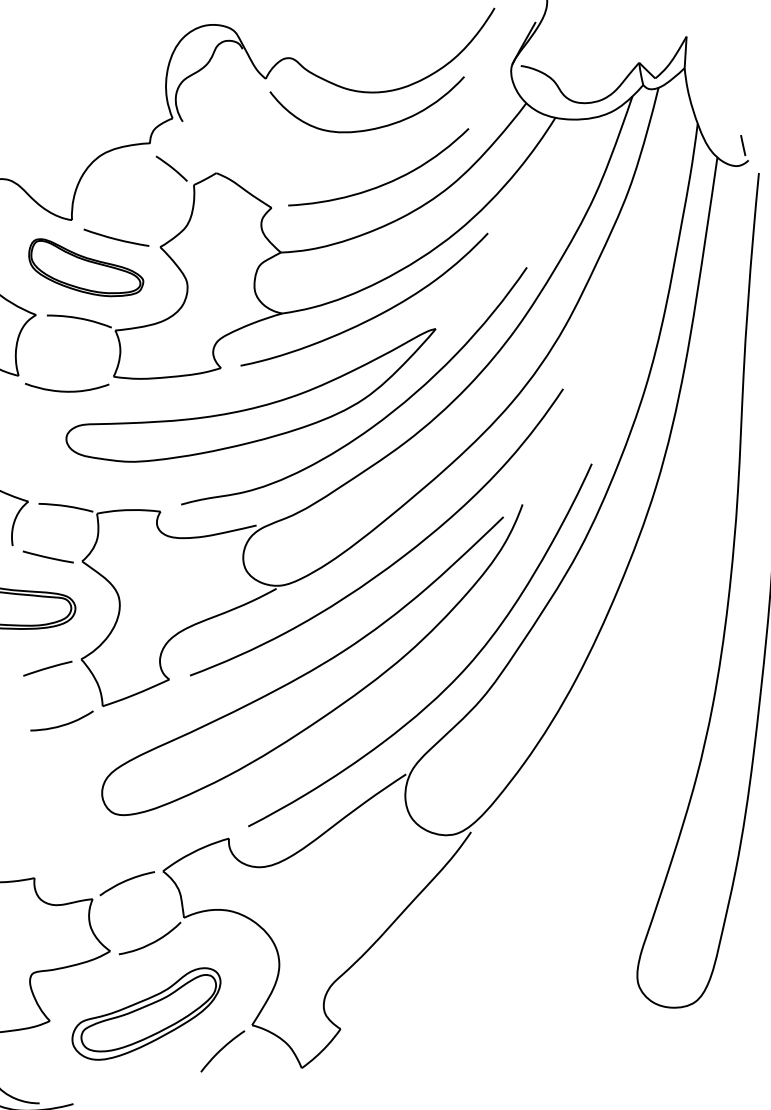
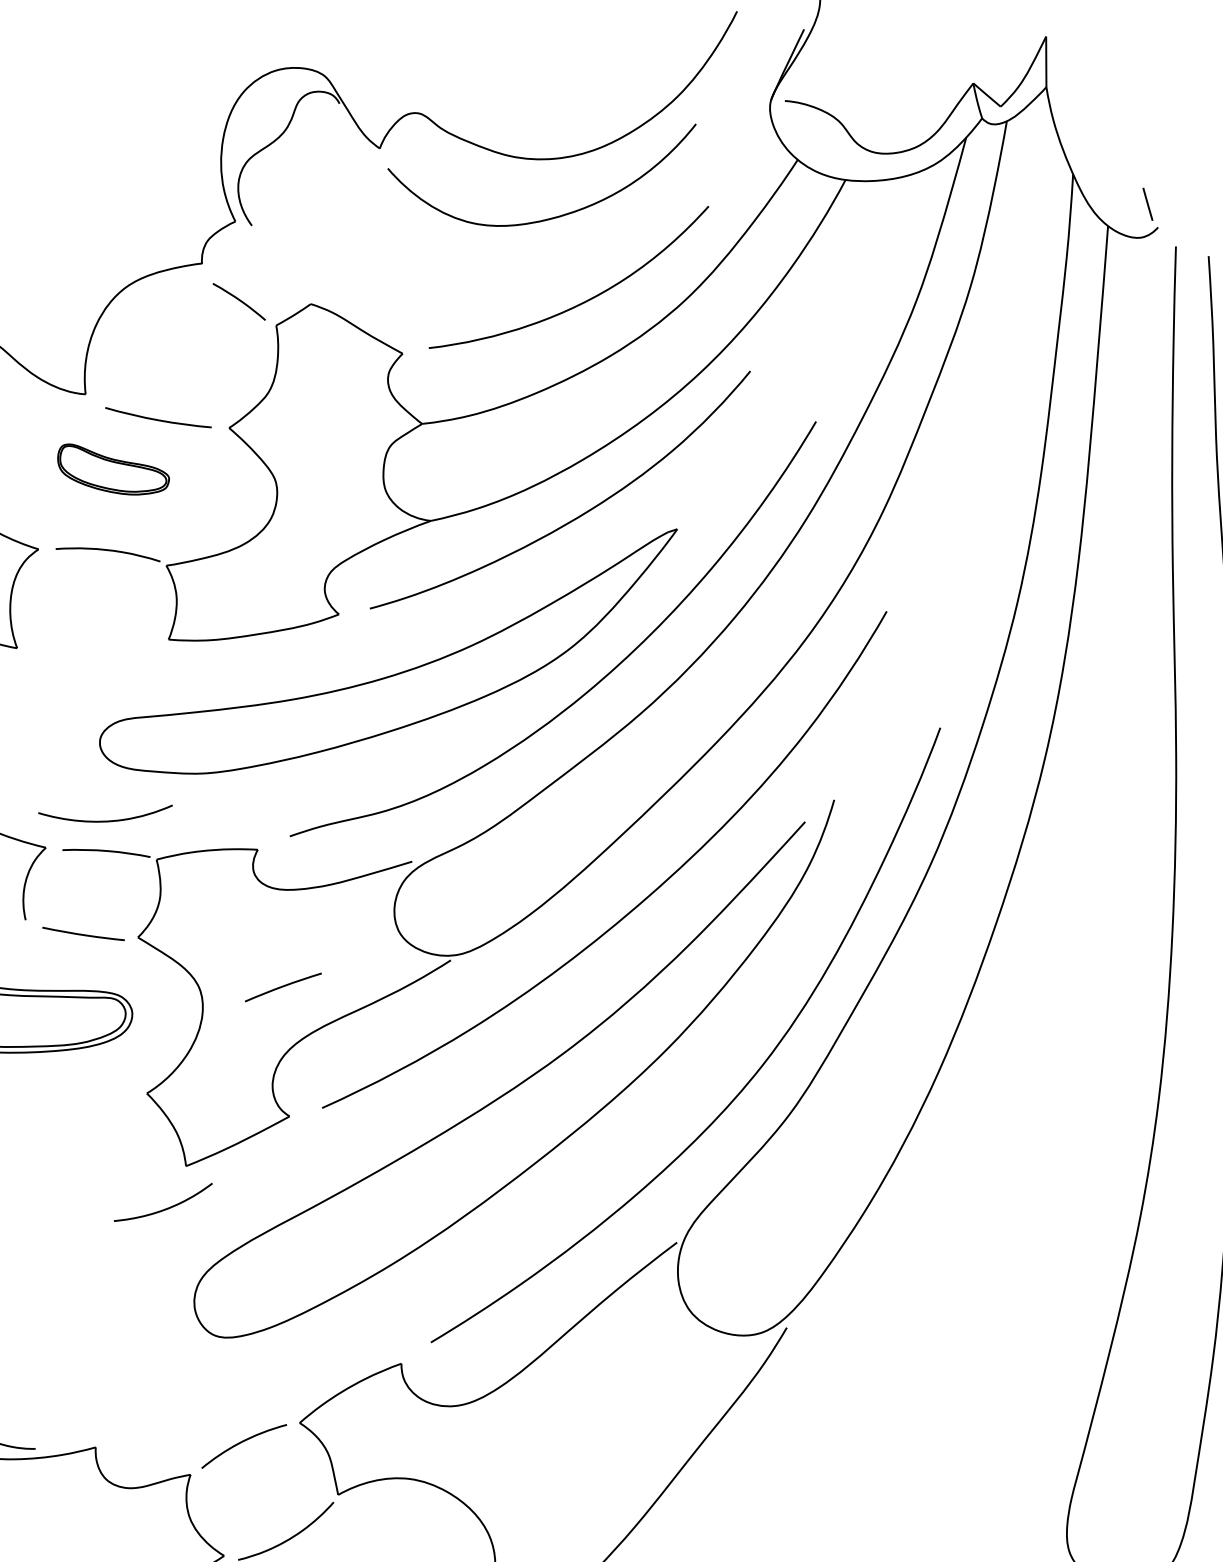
part: (86, 267) -> (113, 468), size x0.6
curve: (67, 390) -> (106, 819), moved
line: (47, 668) -> (282, 987), moved
curve: (61, 724) -> (162, 1208), moved

